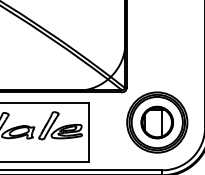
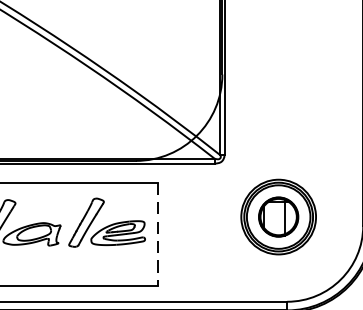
part: (157, 122) -> (278, 217), size x0.7
line: (88, 132) -> (156, 234), solid -> dashed

